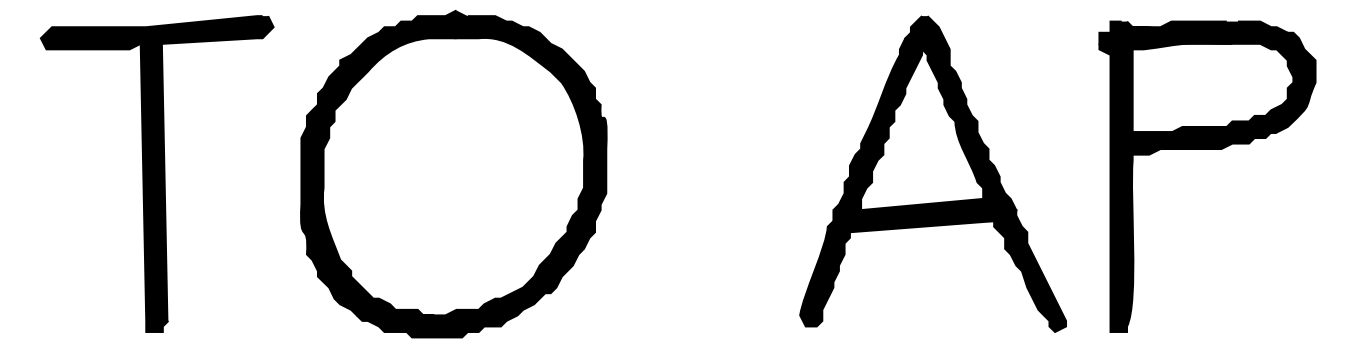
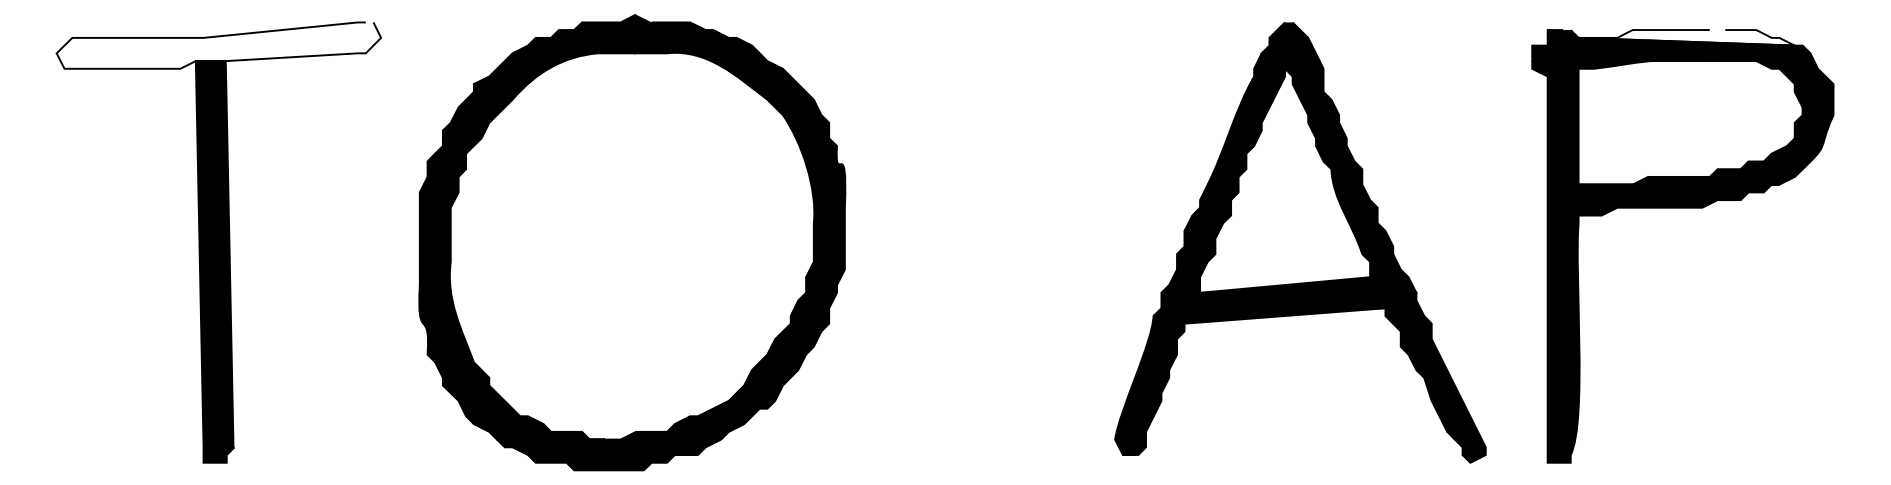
fill: (1210, 26) -> (1686, 37), removed
fill: (156, 32) -> (218, 45), removed

